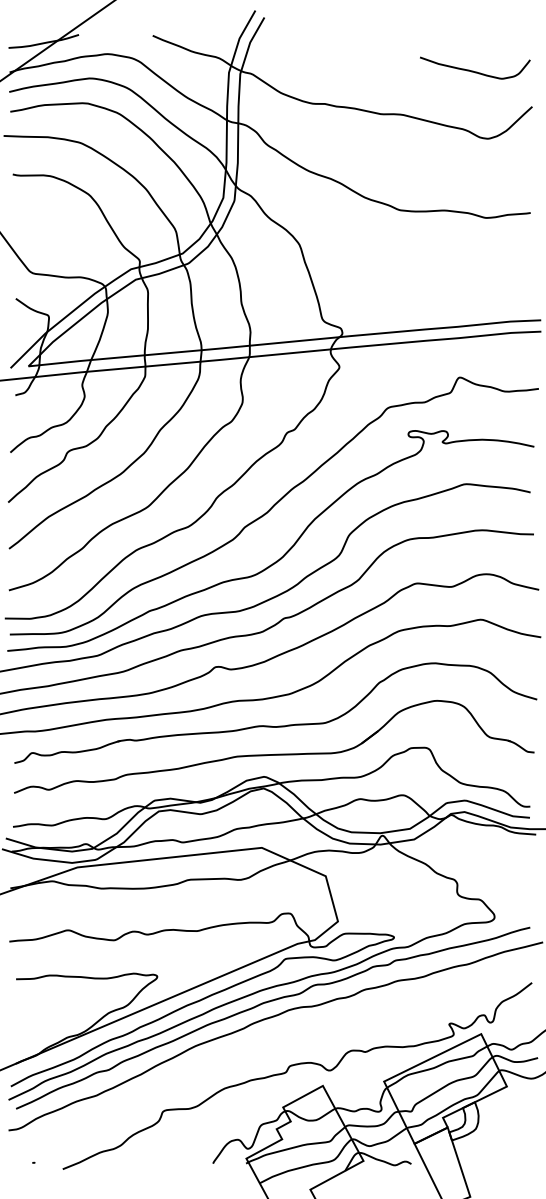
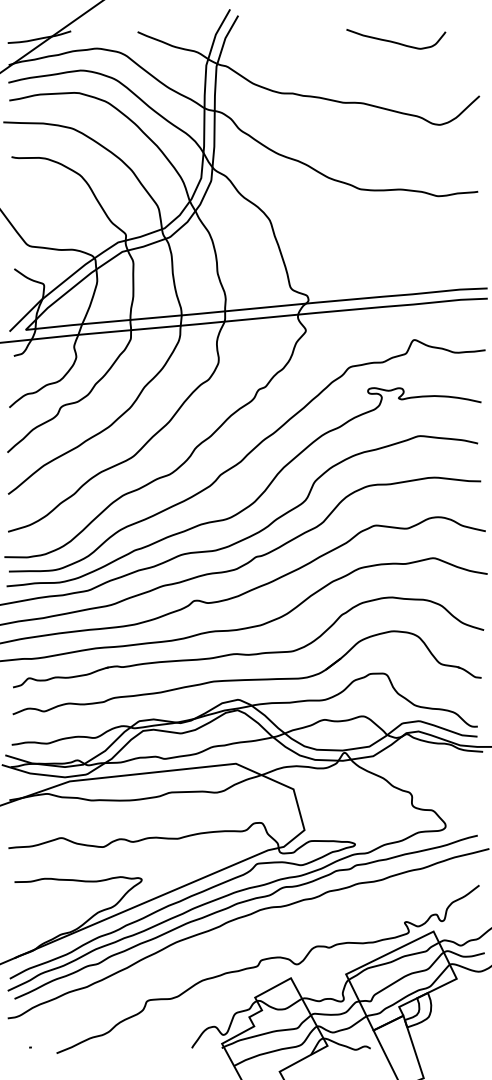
curve: (474, 70) -> (395, 41), moved

